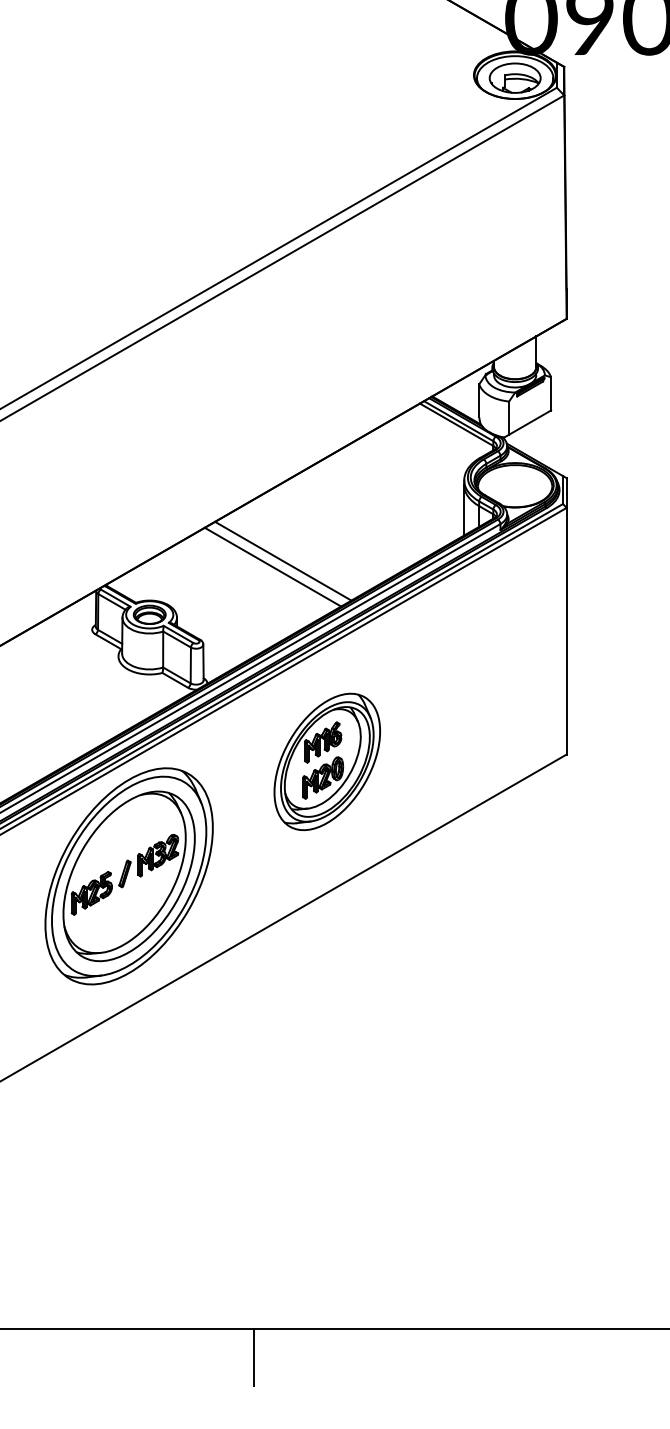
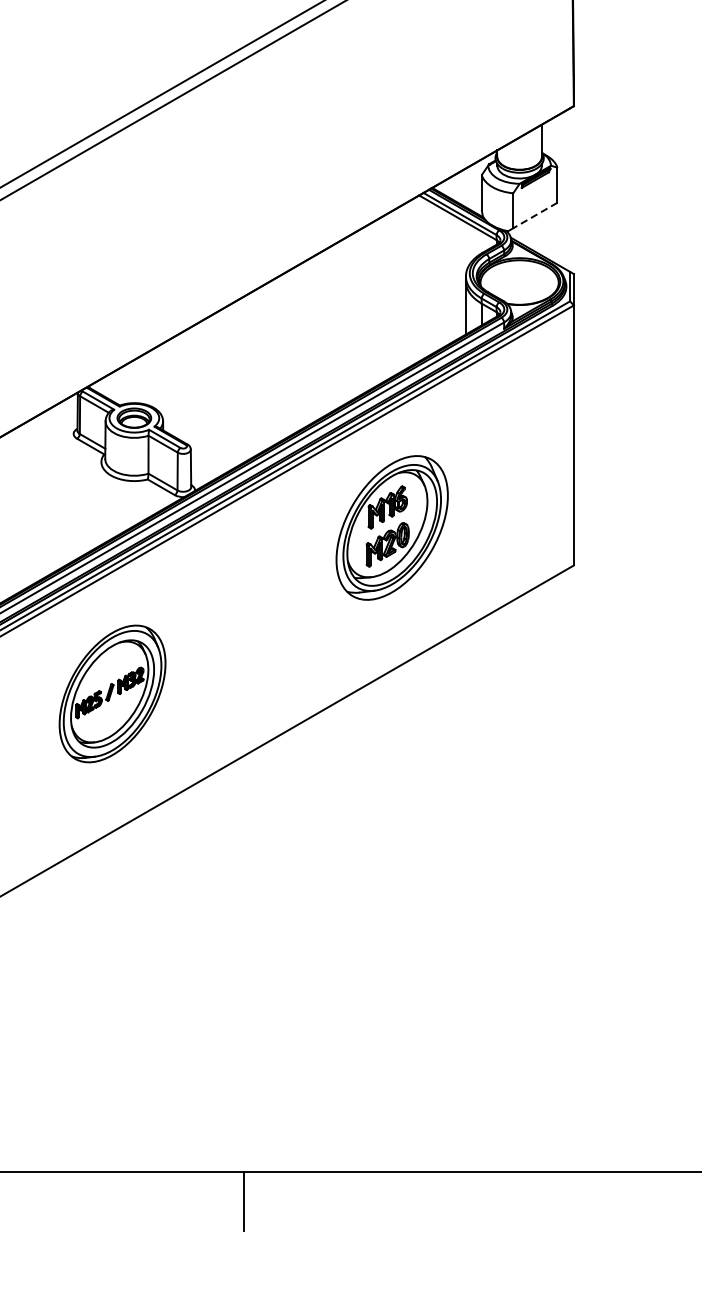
line: (529, 422) -> (534, 215), solid -> dashed
line: (283, 560) -> (275, 360), removed
line: (272, 566) -> (263, 367), removed
part: (326, 761) -> (391, 527), moved
part: (128, 876) -> (111, 694), size x0.6

